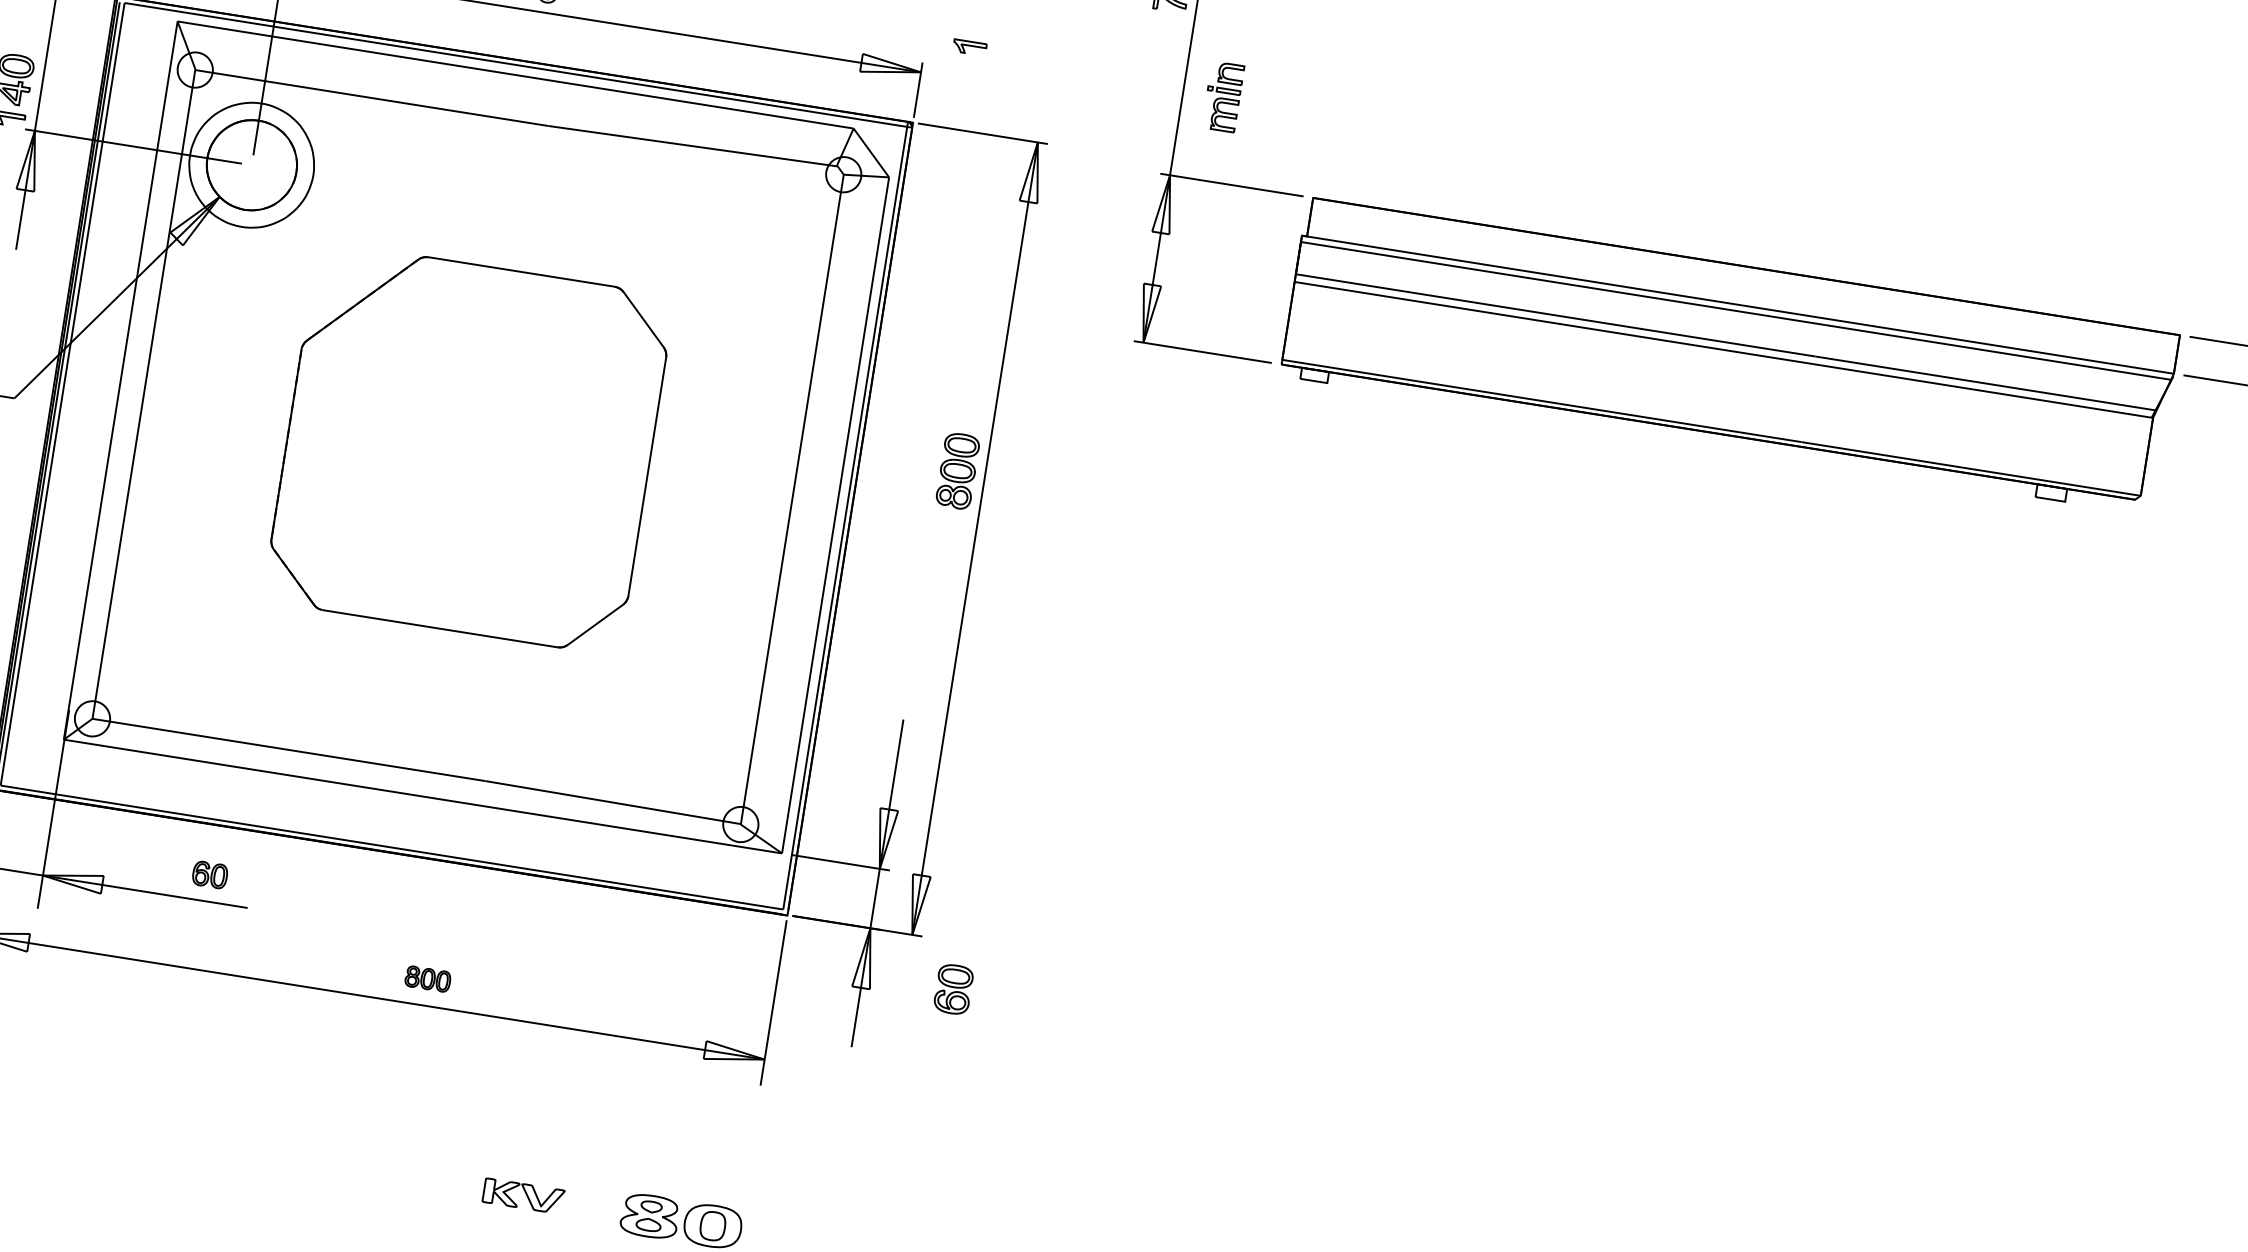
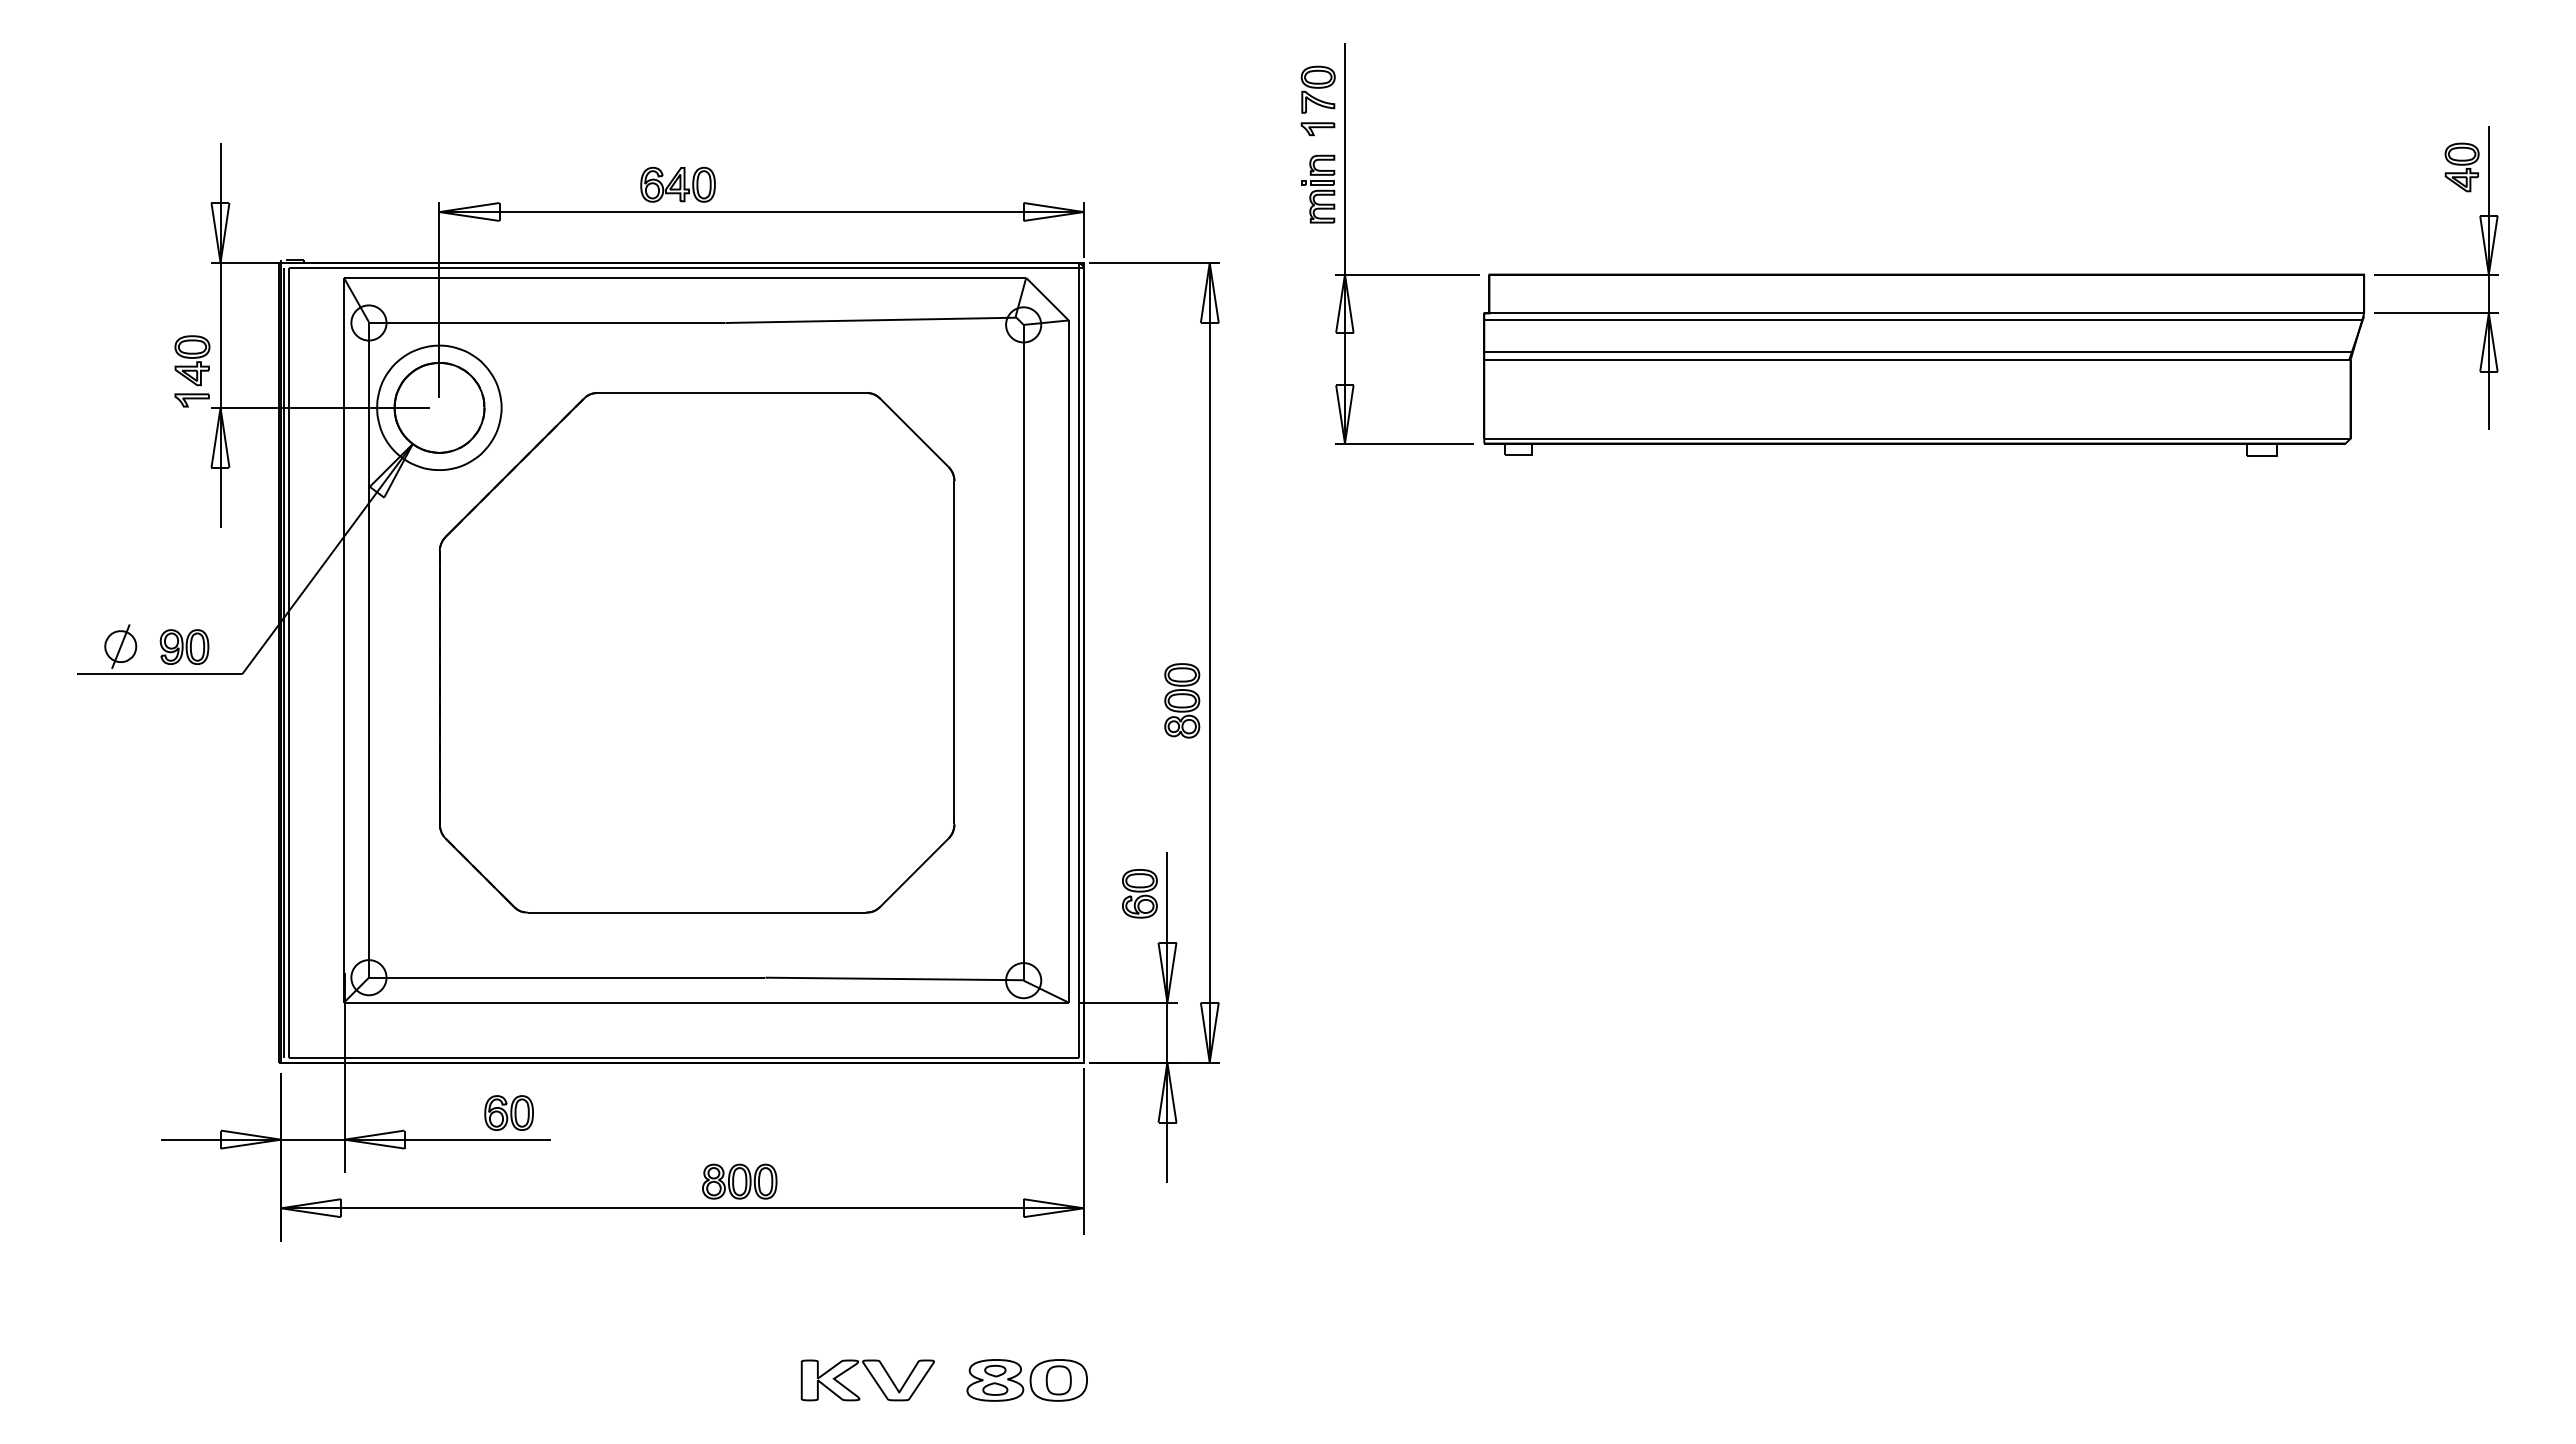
part: (969, 47) -> (1317, 129), moved
part: (1223, 96) -> (1318, 188), moved
part: (469, 448) -> (697, 652), size x1.43
part: (958, 470) -> (1182, 700), moved
part: (209, 874) -> (508, 1112), size x1.43
part: (427, 978) -> (739, 1181), size x1.67
part: (953, 989) -> (1139, 893), moved
part: (523, 1196) -> (867, 1380), size x1.67

